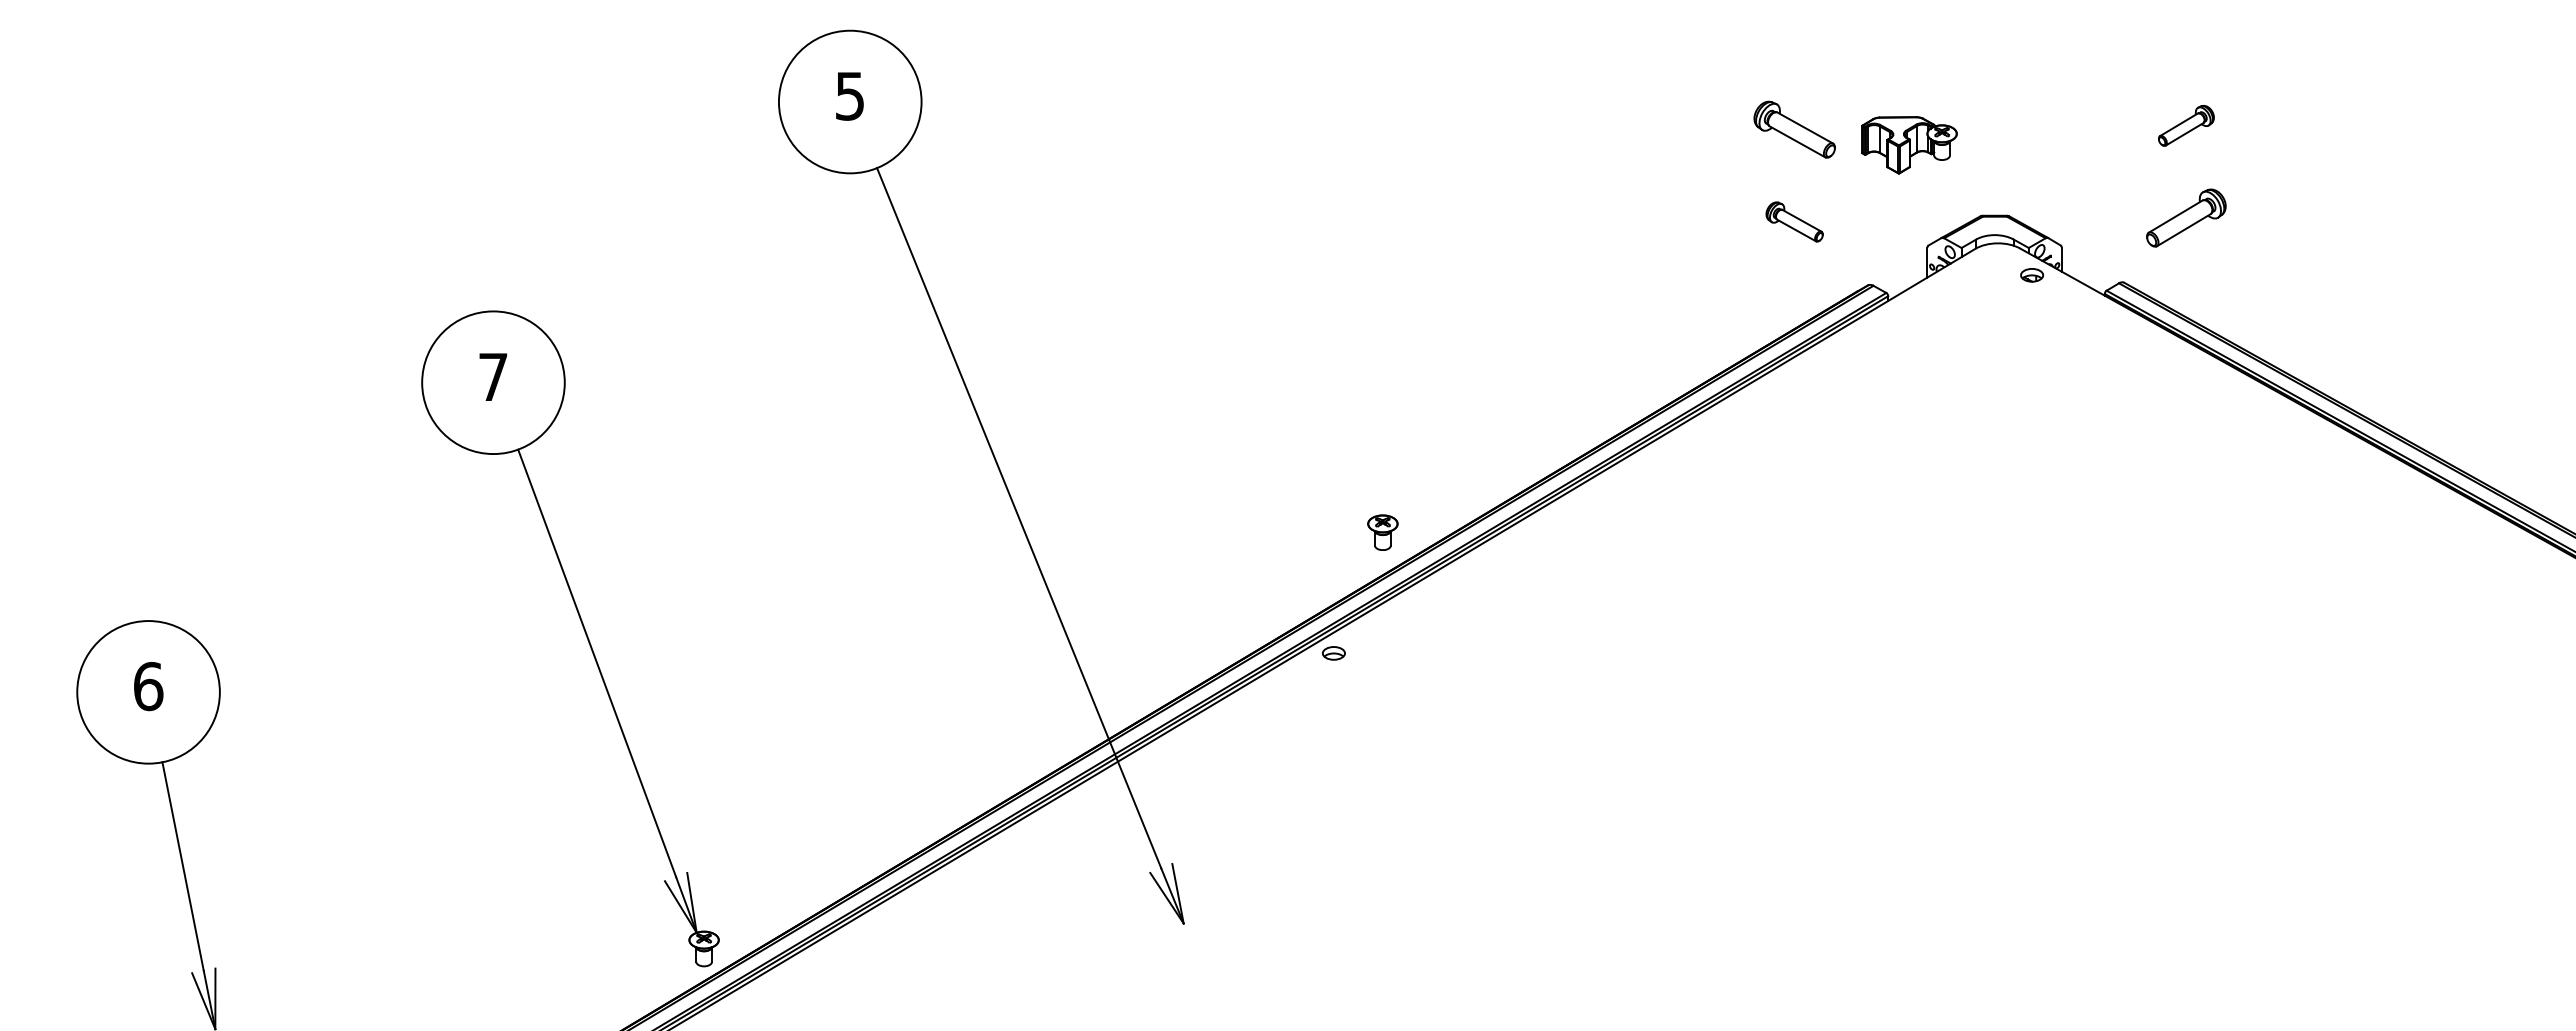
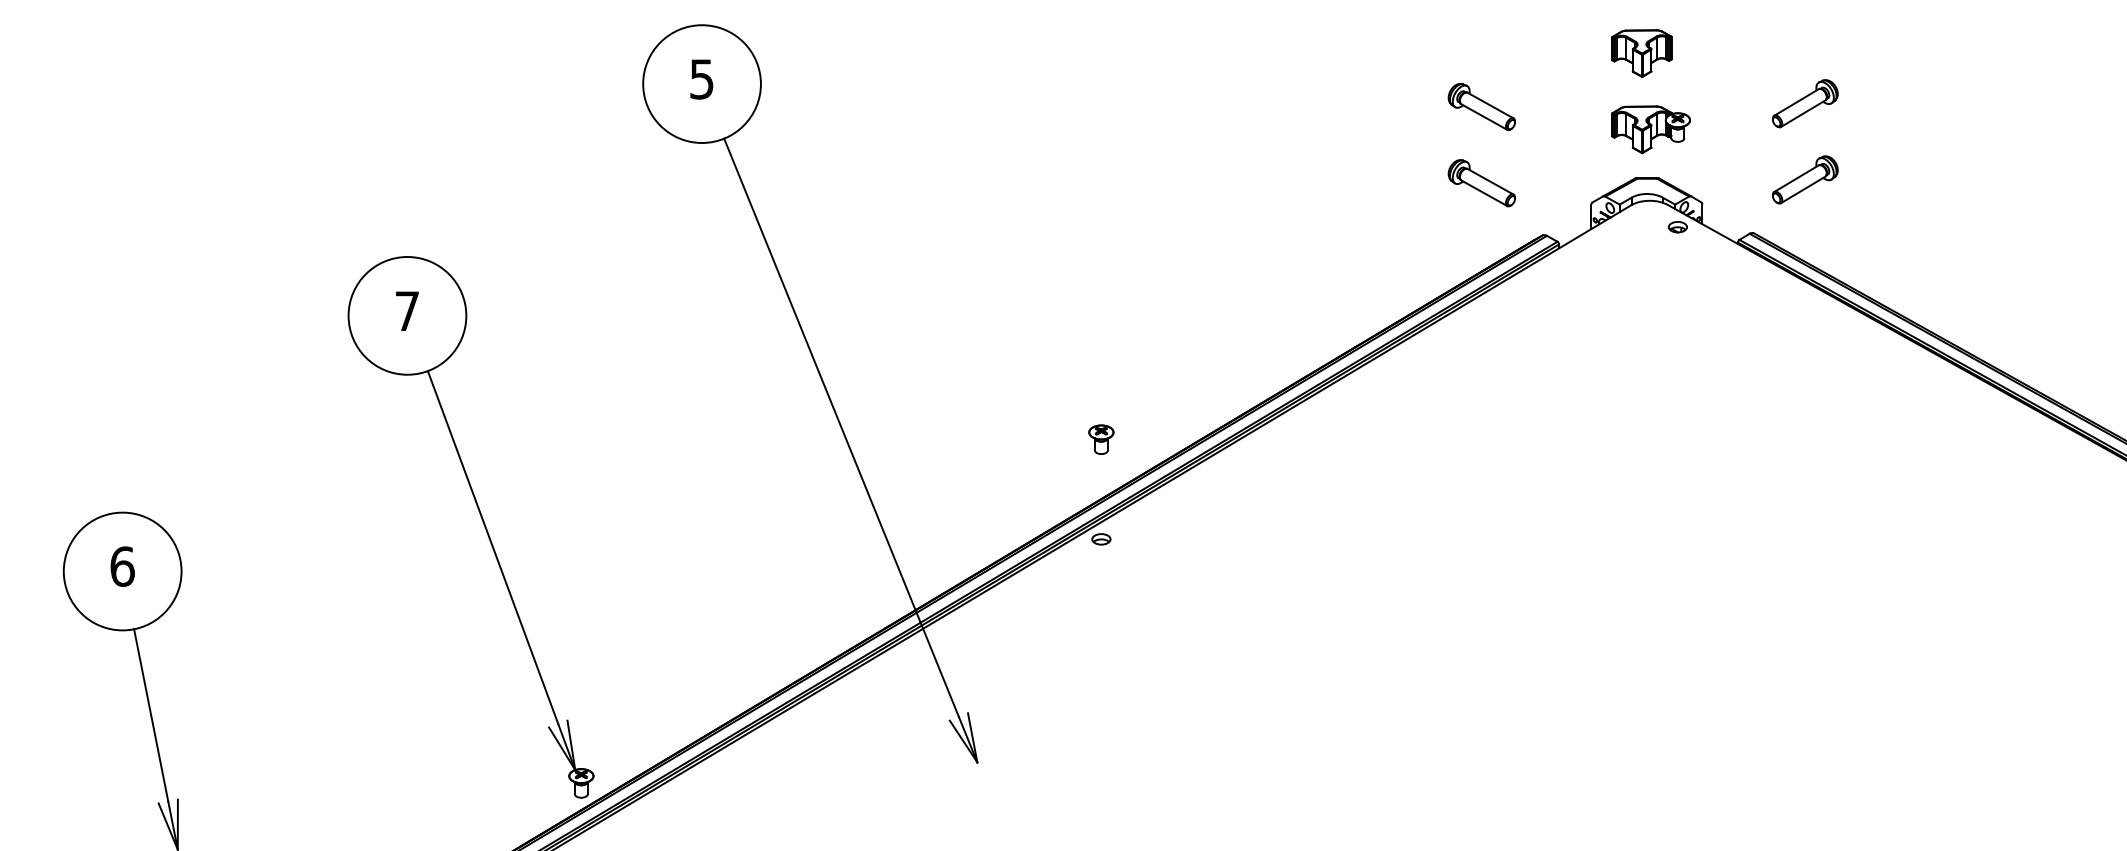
part: (1988, 64) -> (1641, 53), added
part: (2186, 125) -> (1805, 103), size x1.43
part: (1909, 145) -> (1650, 129), moved
part: (1794, 221) -> (1481, 182), size x1.43
part: (1382, 532) -> (1101, 439), moved

